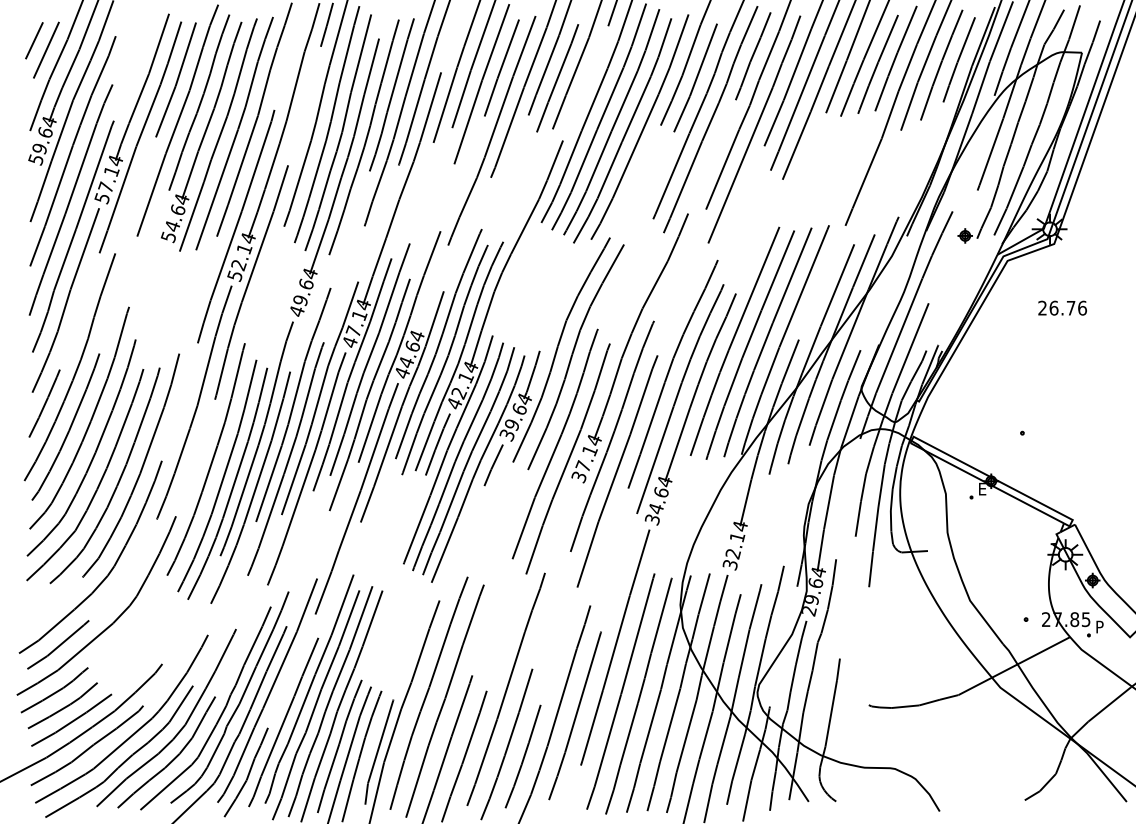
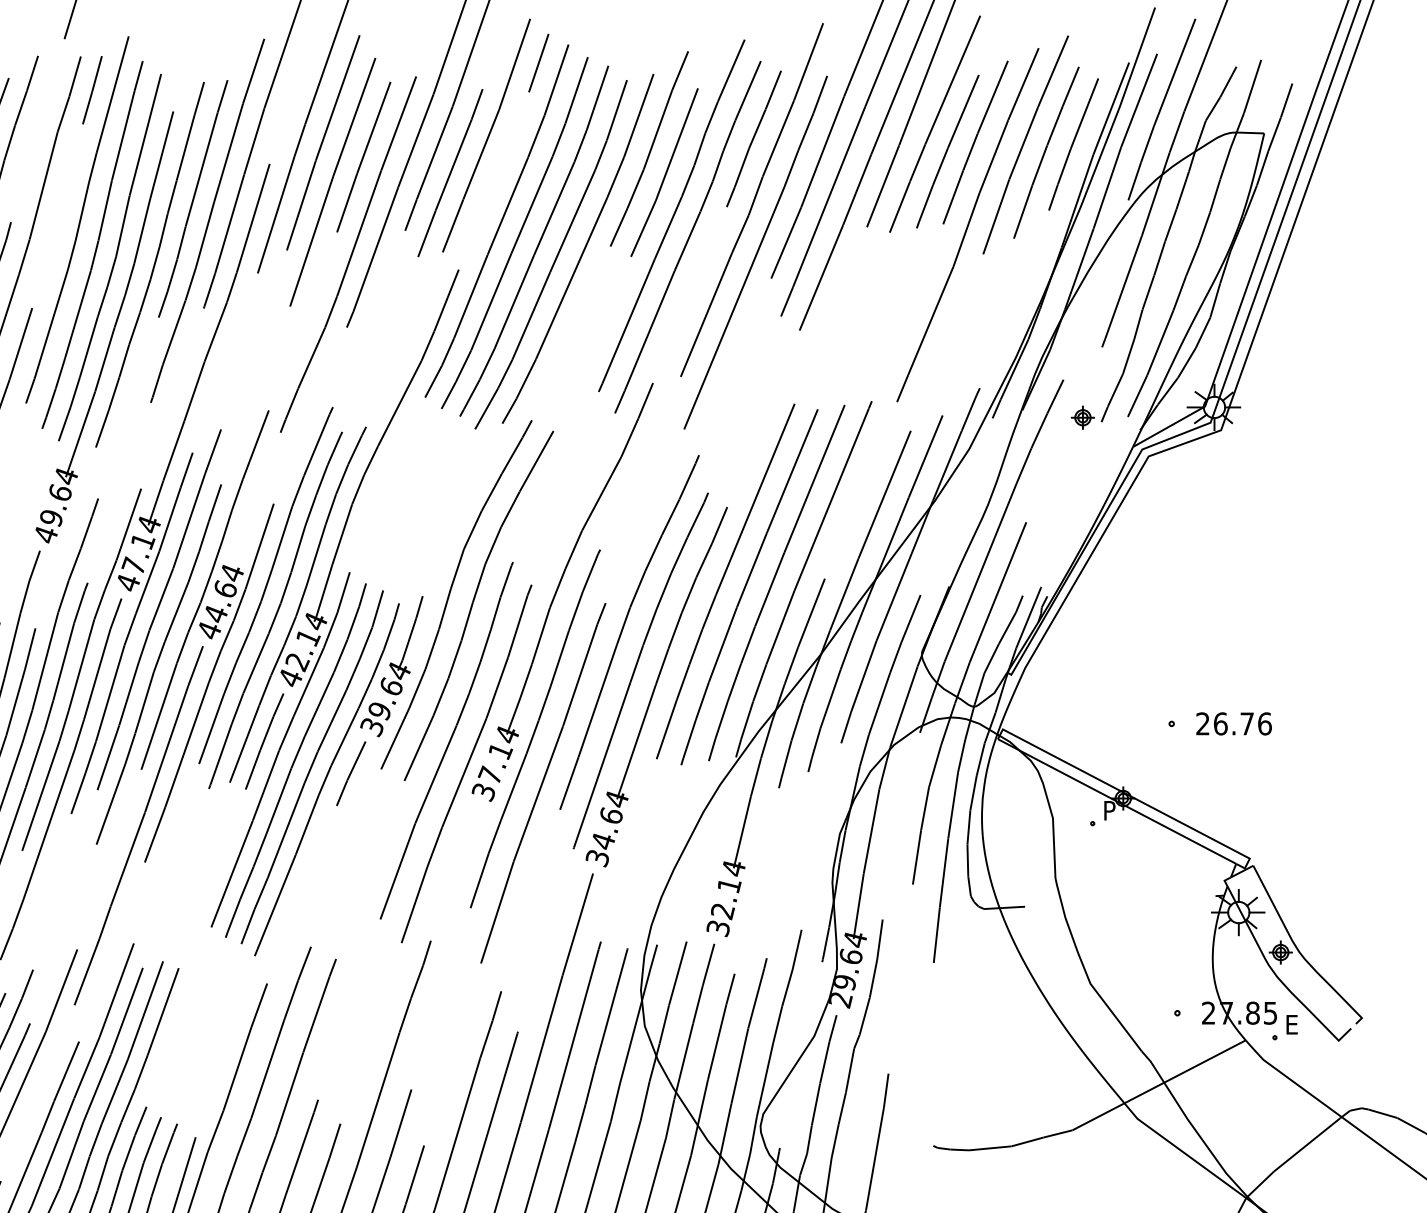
text: (1062, 307) -> (1233, 722), moved
text: (983, 489) -> (1111, 811), E -> P
text: (1100, 626) -> (1292, 1023), P -> E

